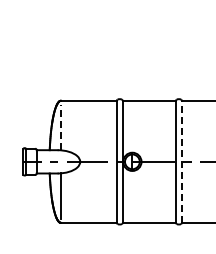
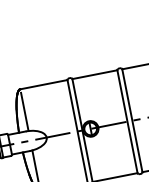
line: (61, 127) -> (25, 111), dashed -> solid
line: (181, 161) -> (132, 120), dashed -> solid

